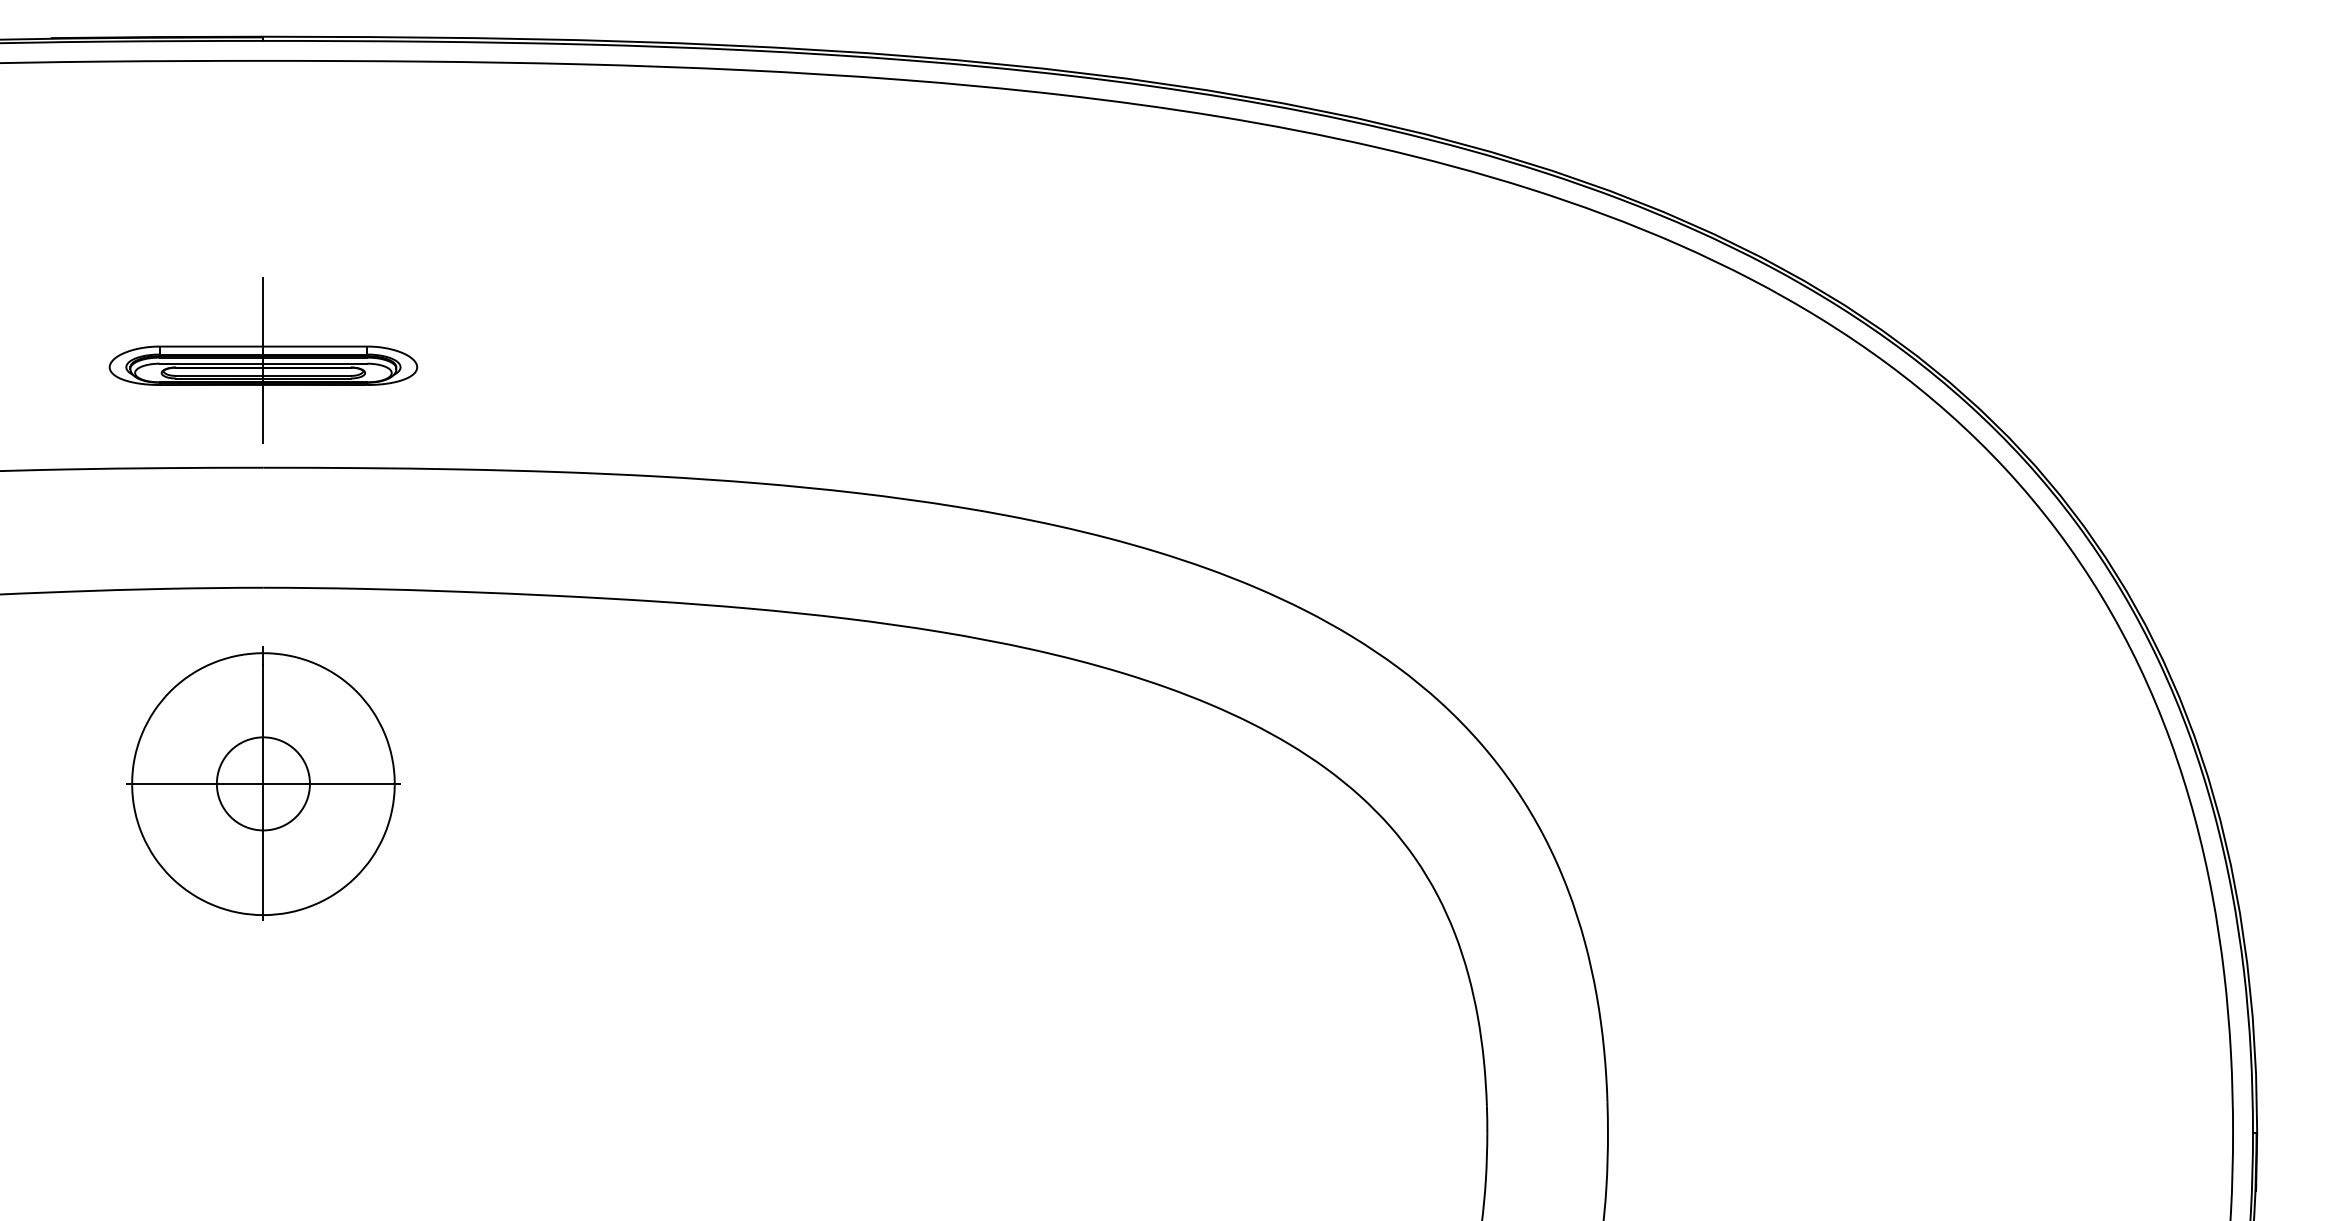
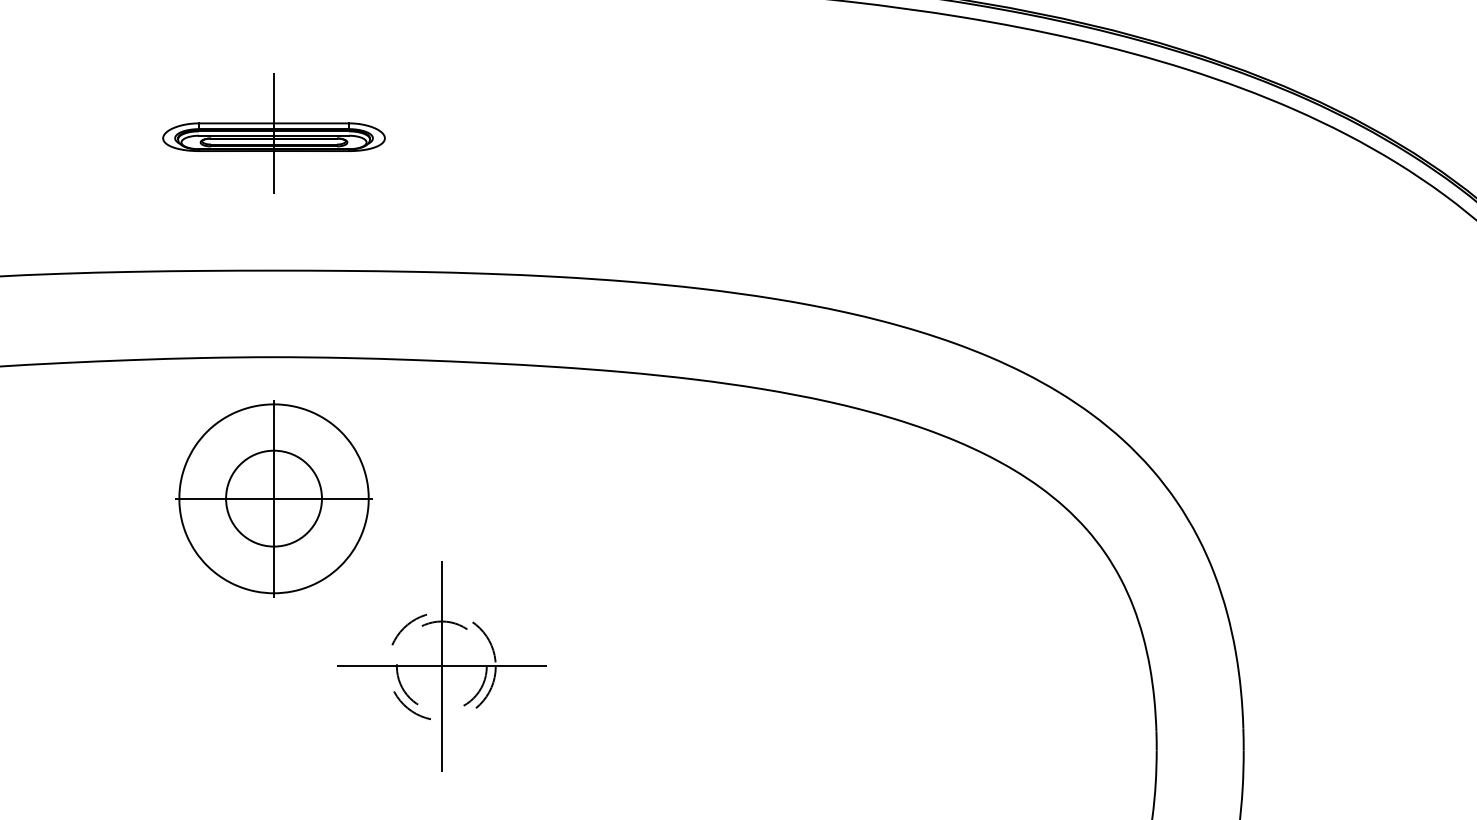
part: (263, 360) -> (274, 133), moved
circle: (262, 783) -> (273, 498), size x1.43
part: (495, 1016) -> (441, 666), added

